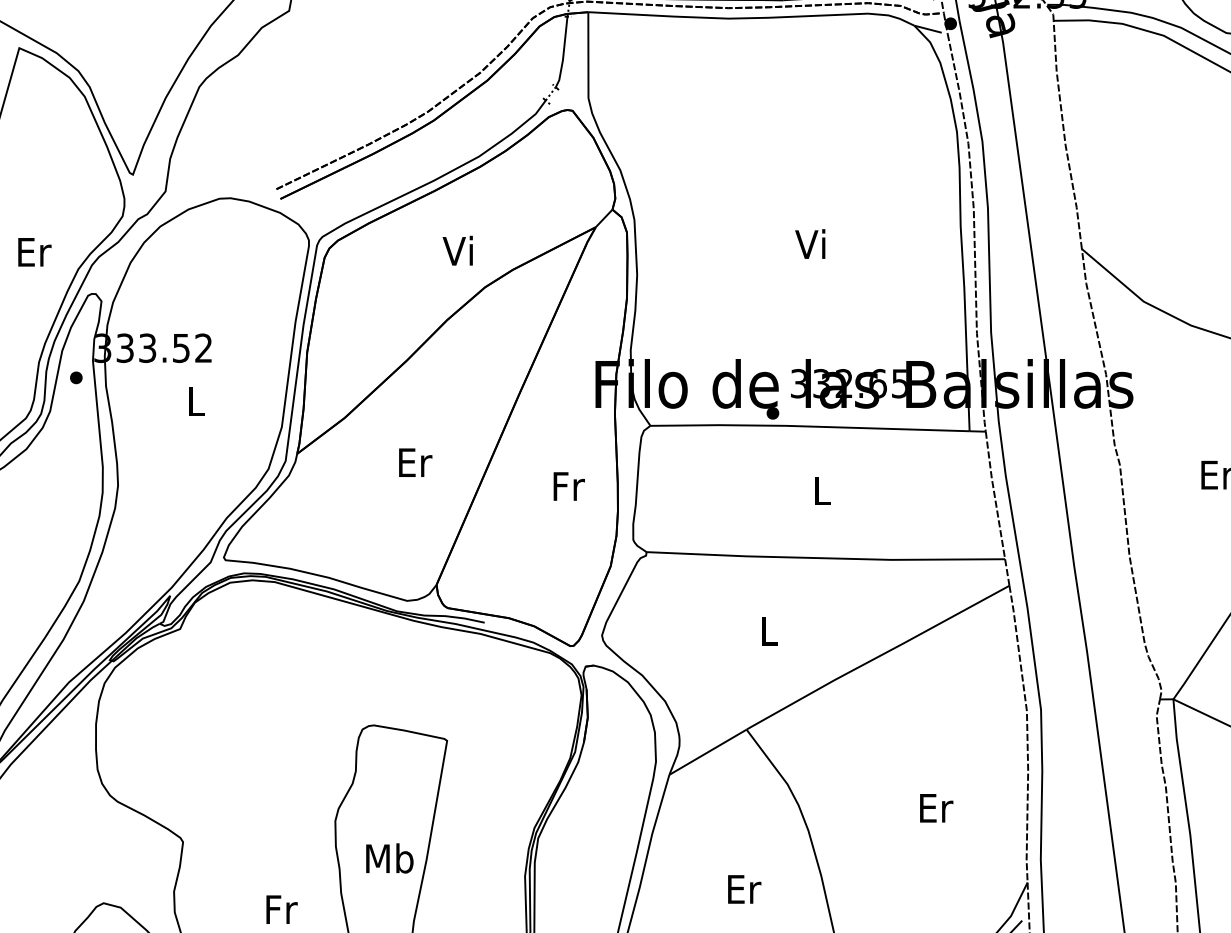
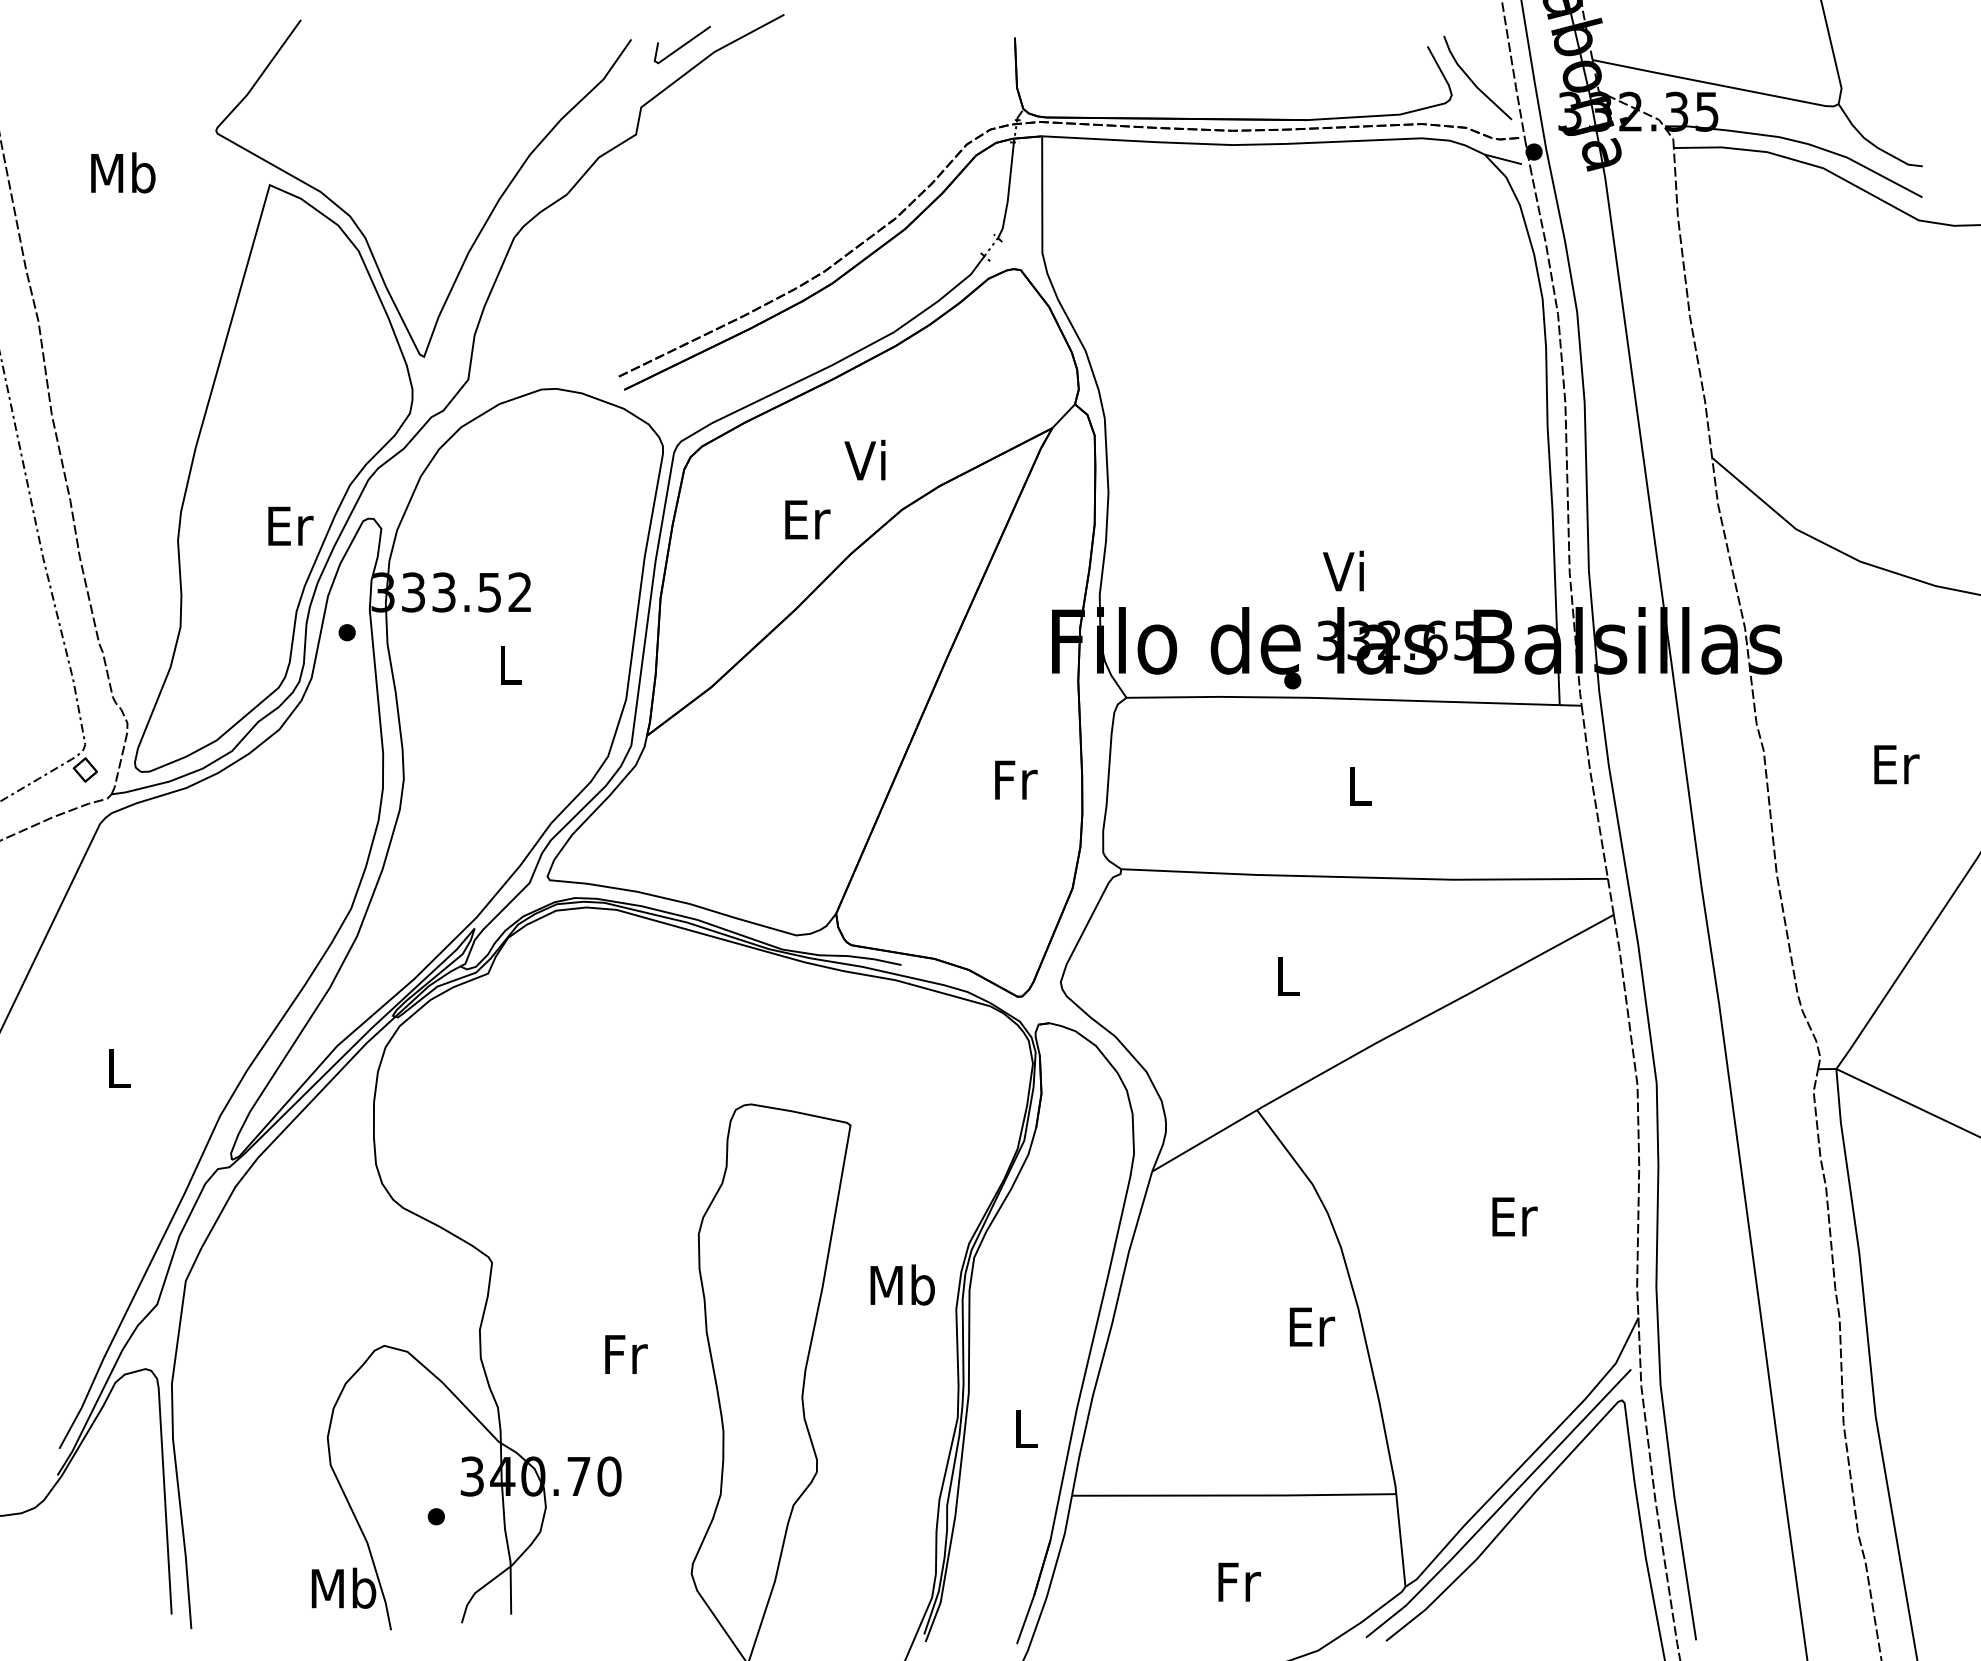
text: (809, 243) -> (1342, 570), moved
text: (34, 251) -> (290, 525), moved
text: (415, 462) -> (807, 519), moved
text: (389, 858) -> (902, 1284), moved
text: (744, 889) -> (1312, 1326), moved

